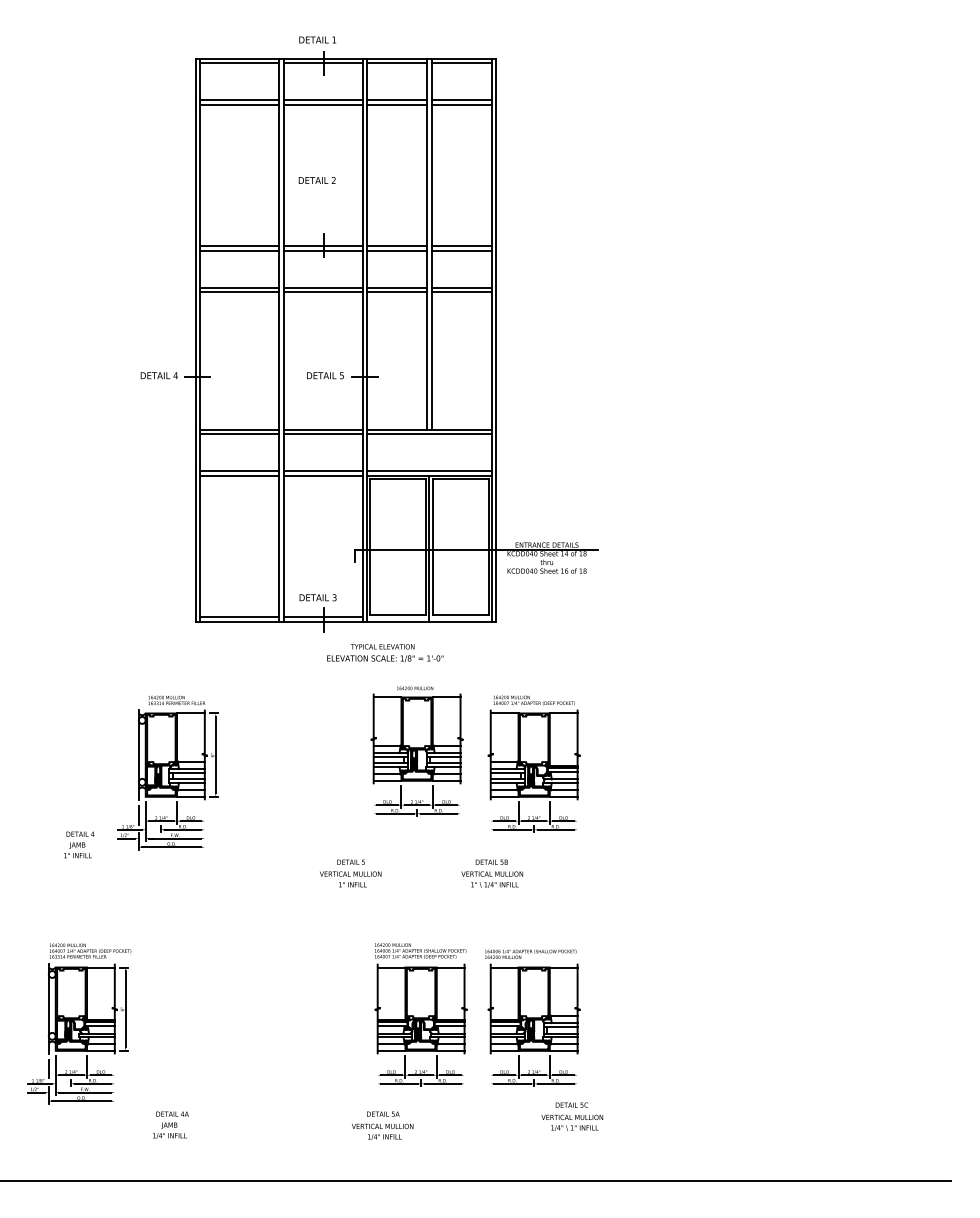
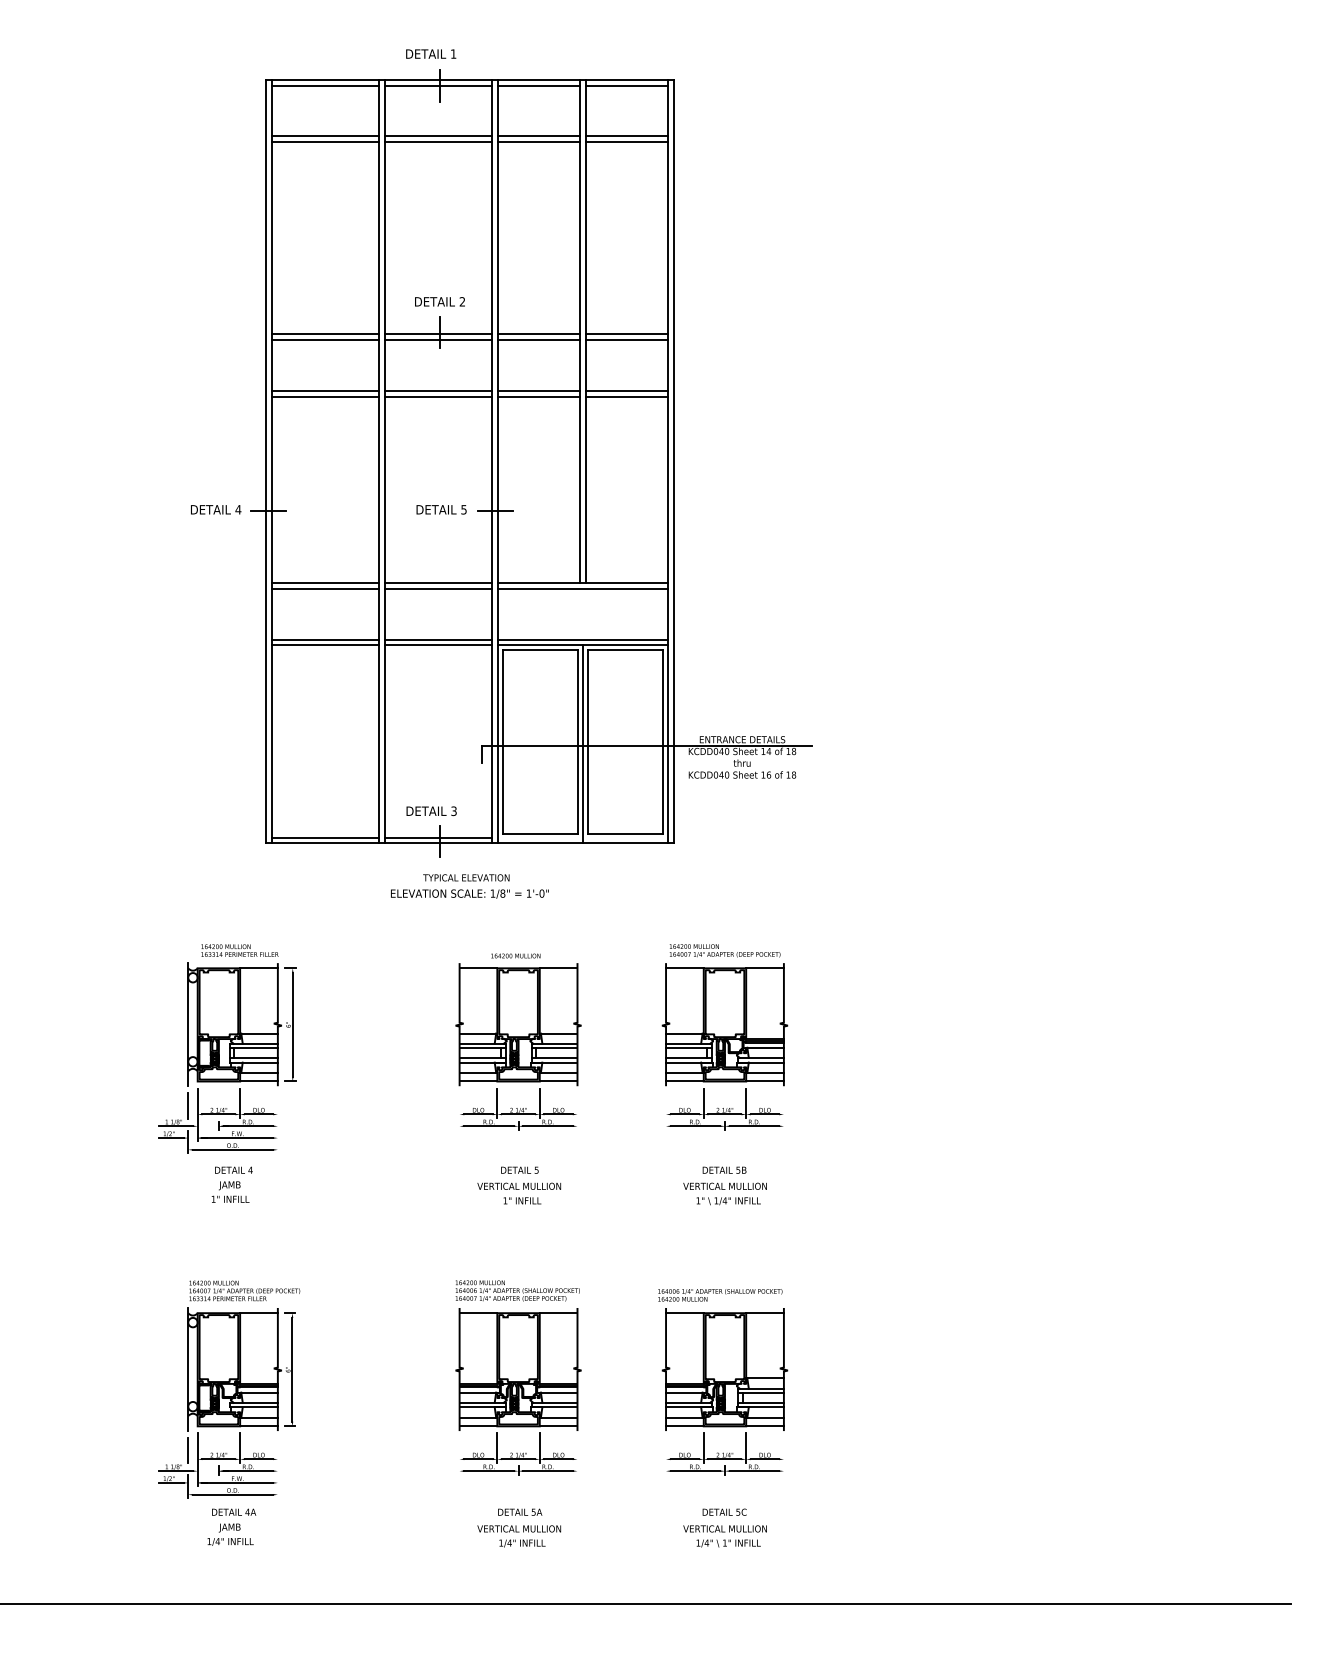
text: (316, 180) -> (438, 301), moved
text: (385, 652) -> (470, 885), moved
part: (416, 751) -> (517, 1041), moved
text: (79, 844) -> (232, 1184), moved
text: (350, 873) -> (519, 1185), moved
text: (492, 873) -> (725, 1185), moved
part: (420, 1014) -> (517, 1376), moved
part: (79, 1023) -> (229, 1389), moved
text: (572, 1116) -> (725, 1527), moved

